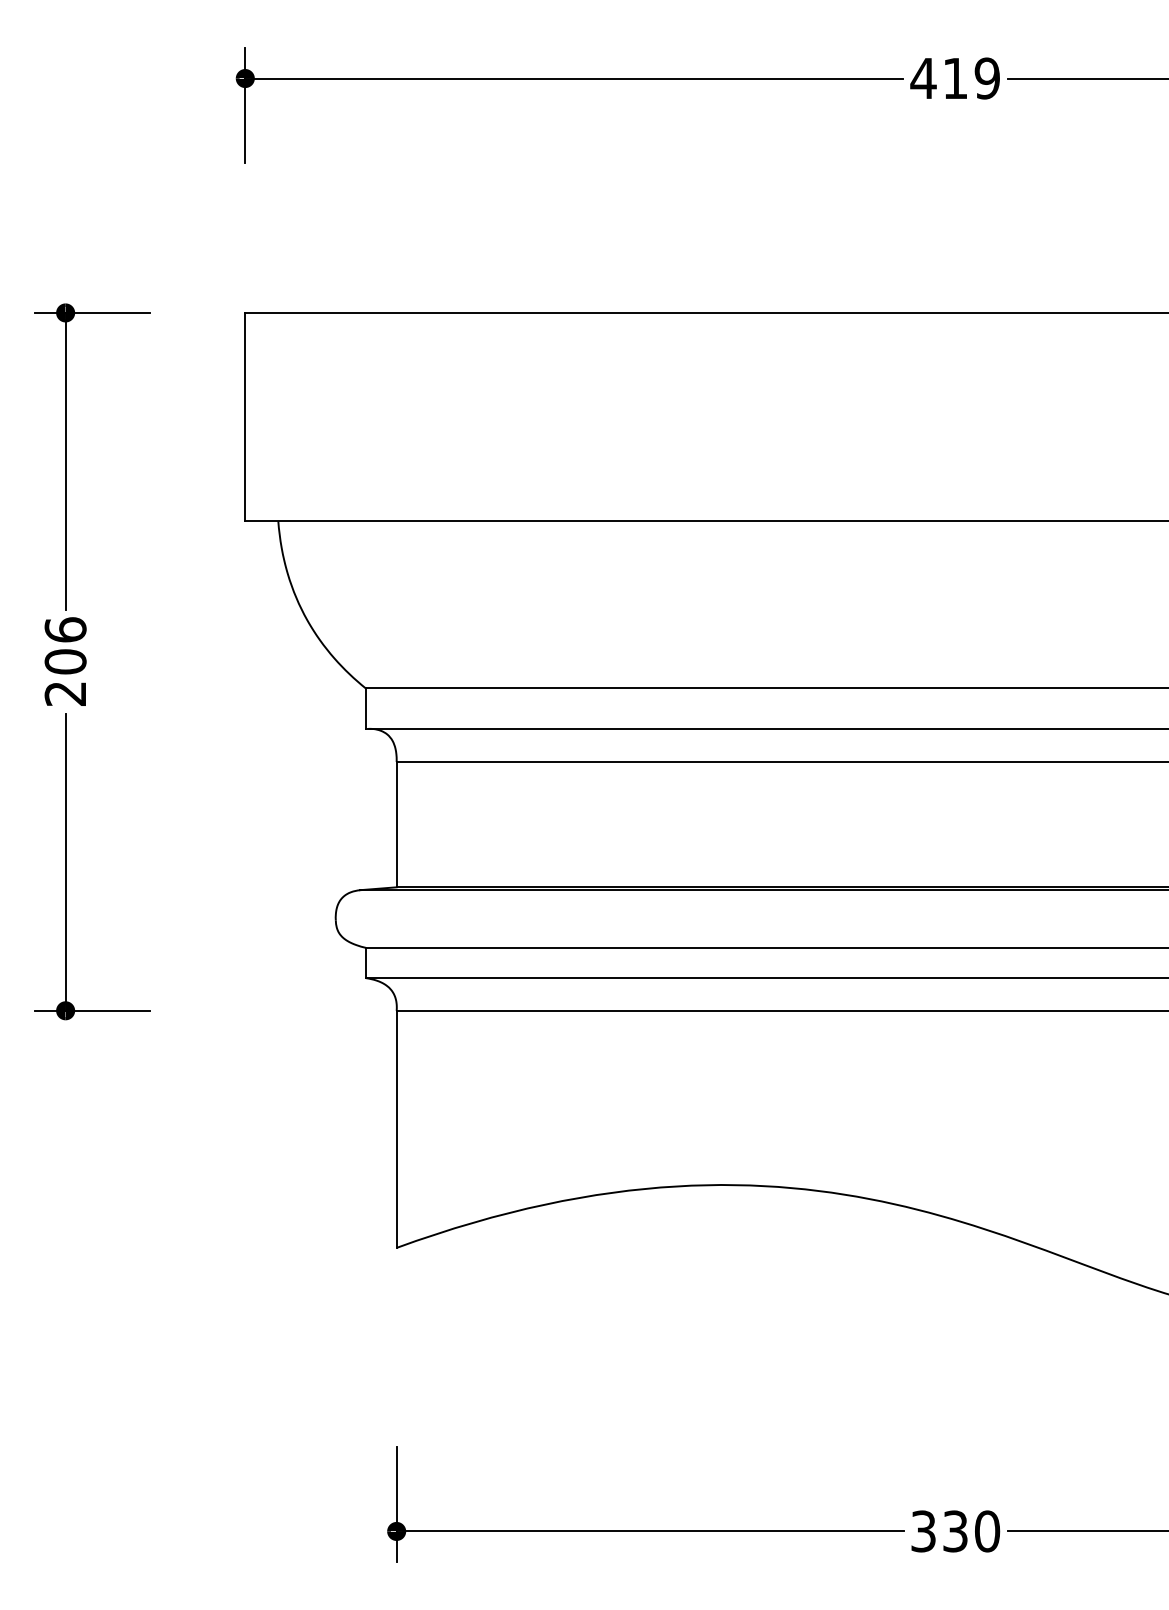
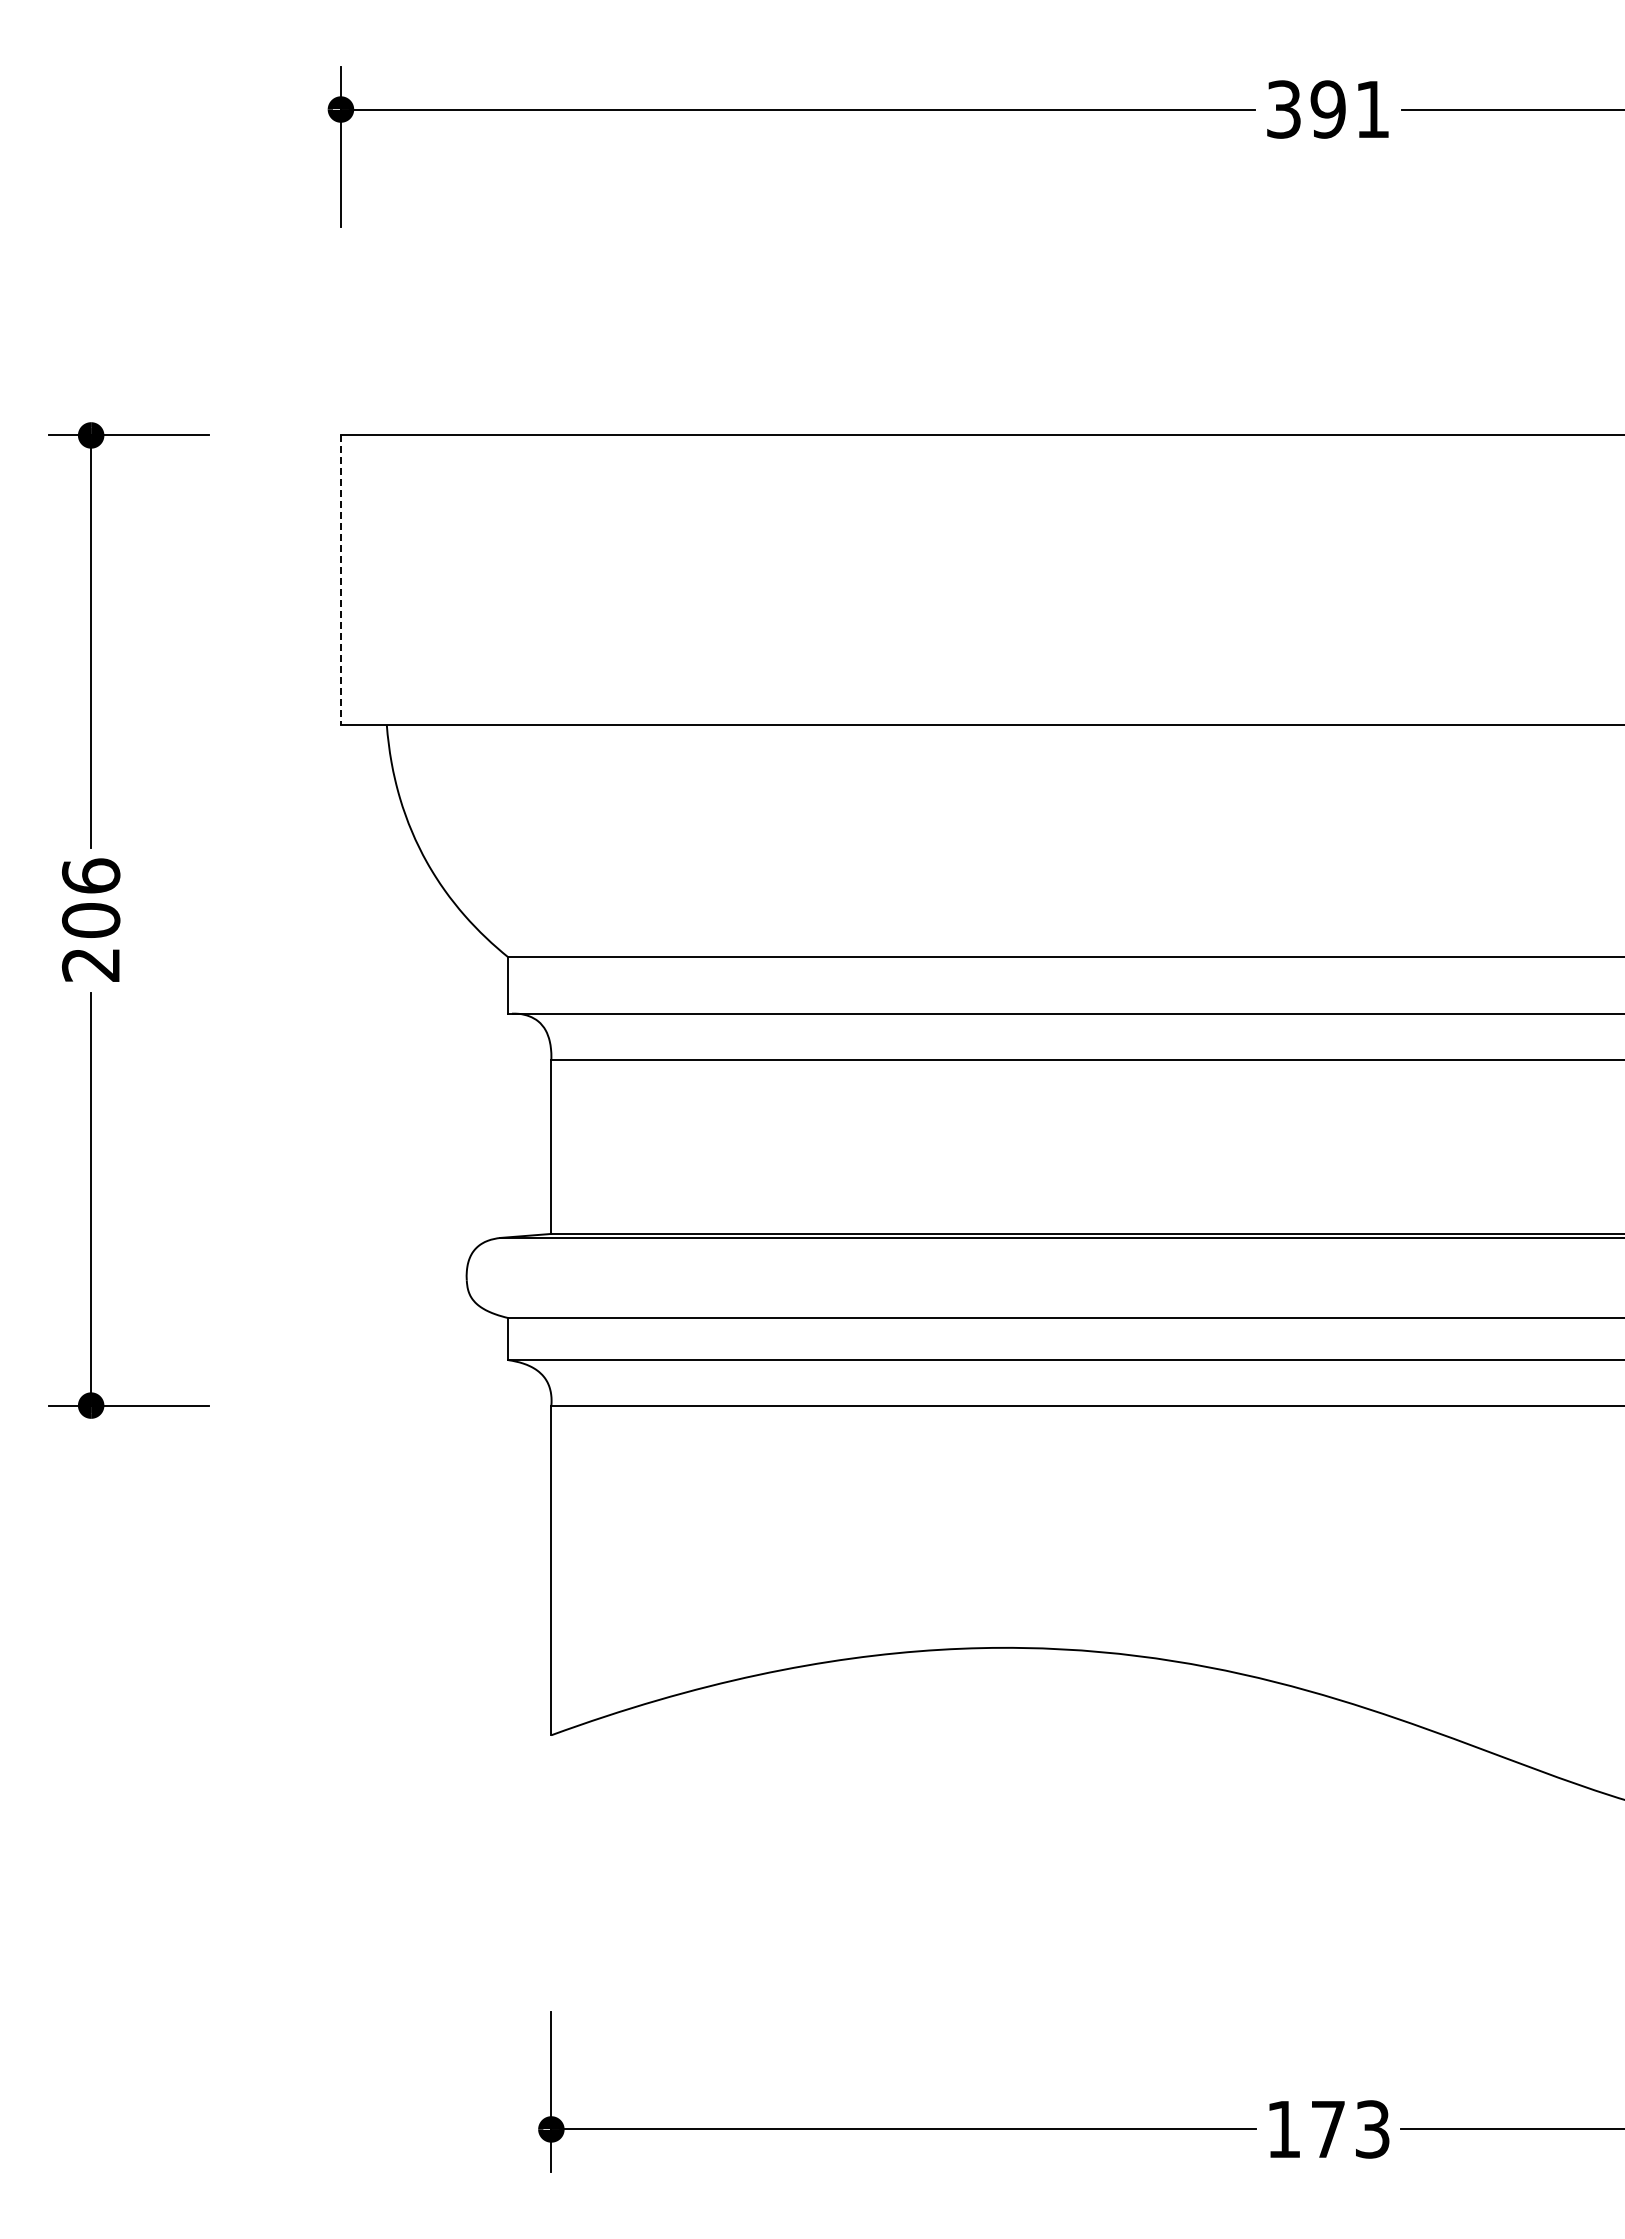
text: (954, 78) -> (1327, 109), 419 -> 391
line: (244, 417) -> (340, 580), solid -> dashed
text: (955, 1531) -> (1328, 2129), 330 -> 173

